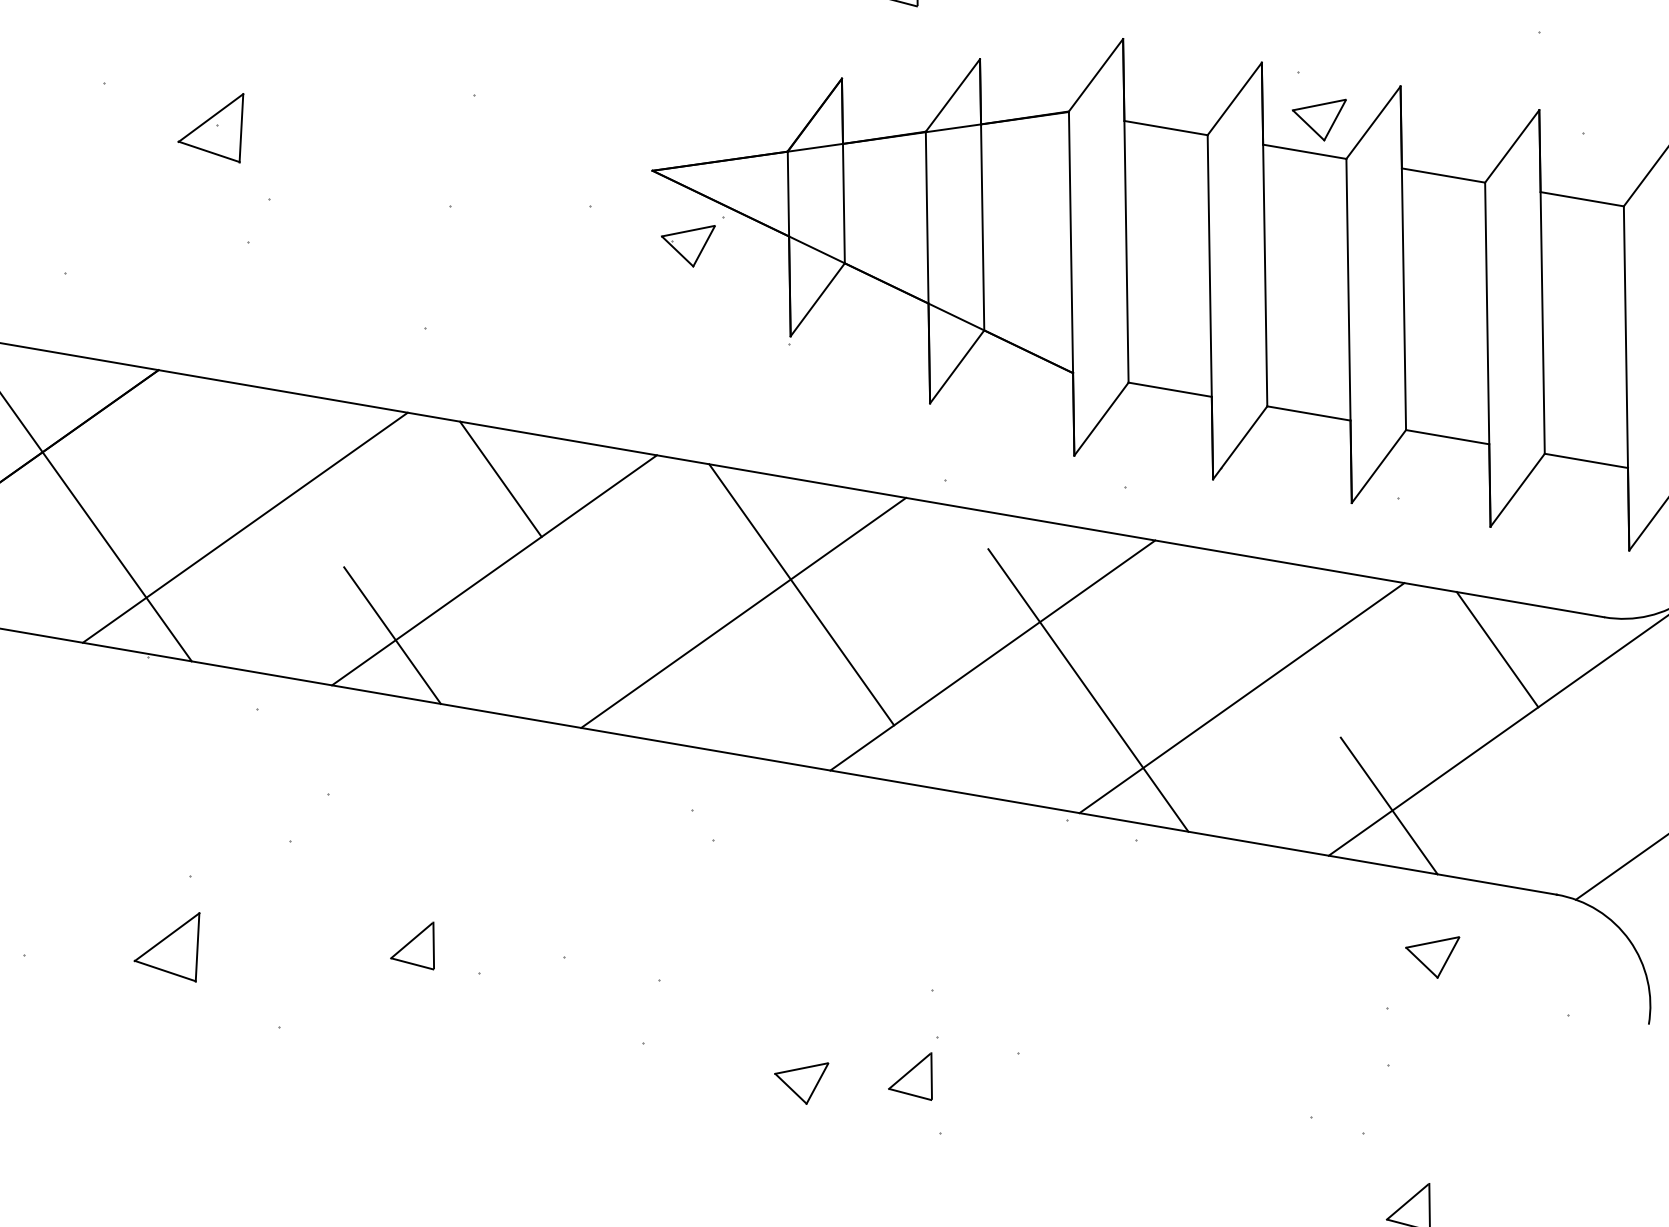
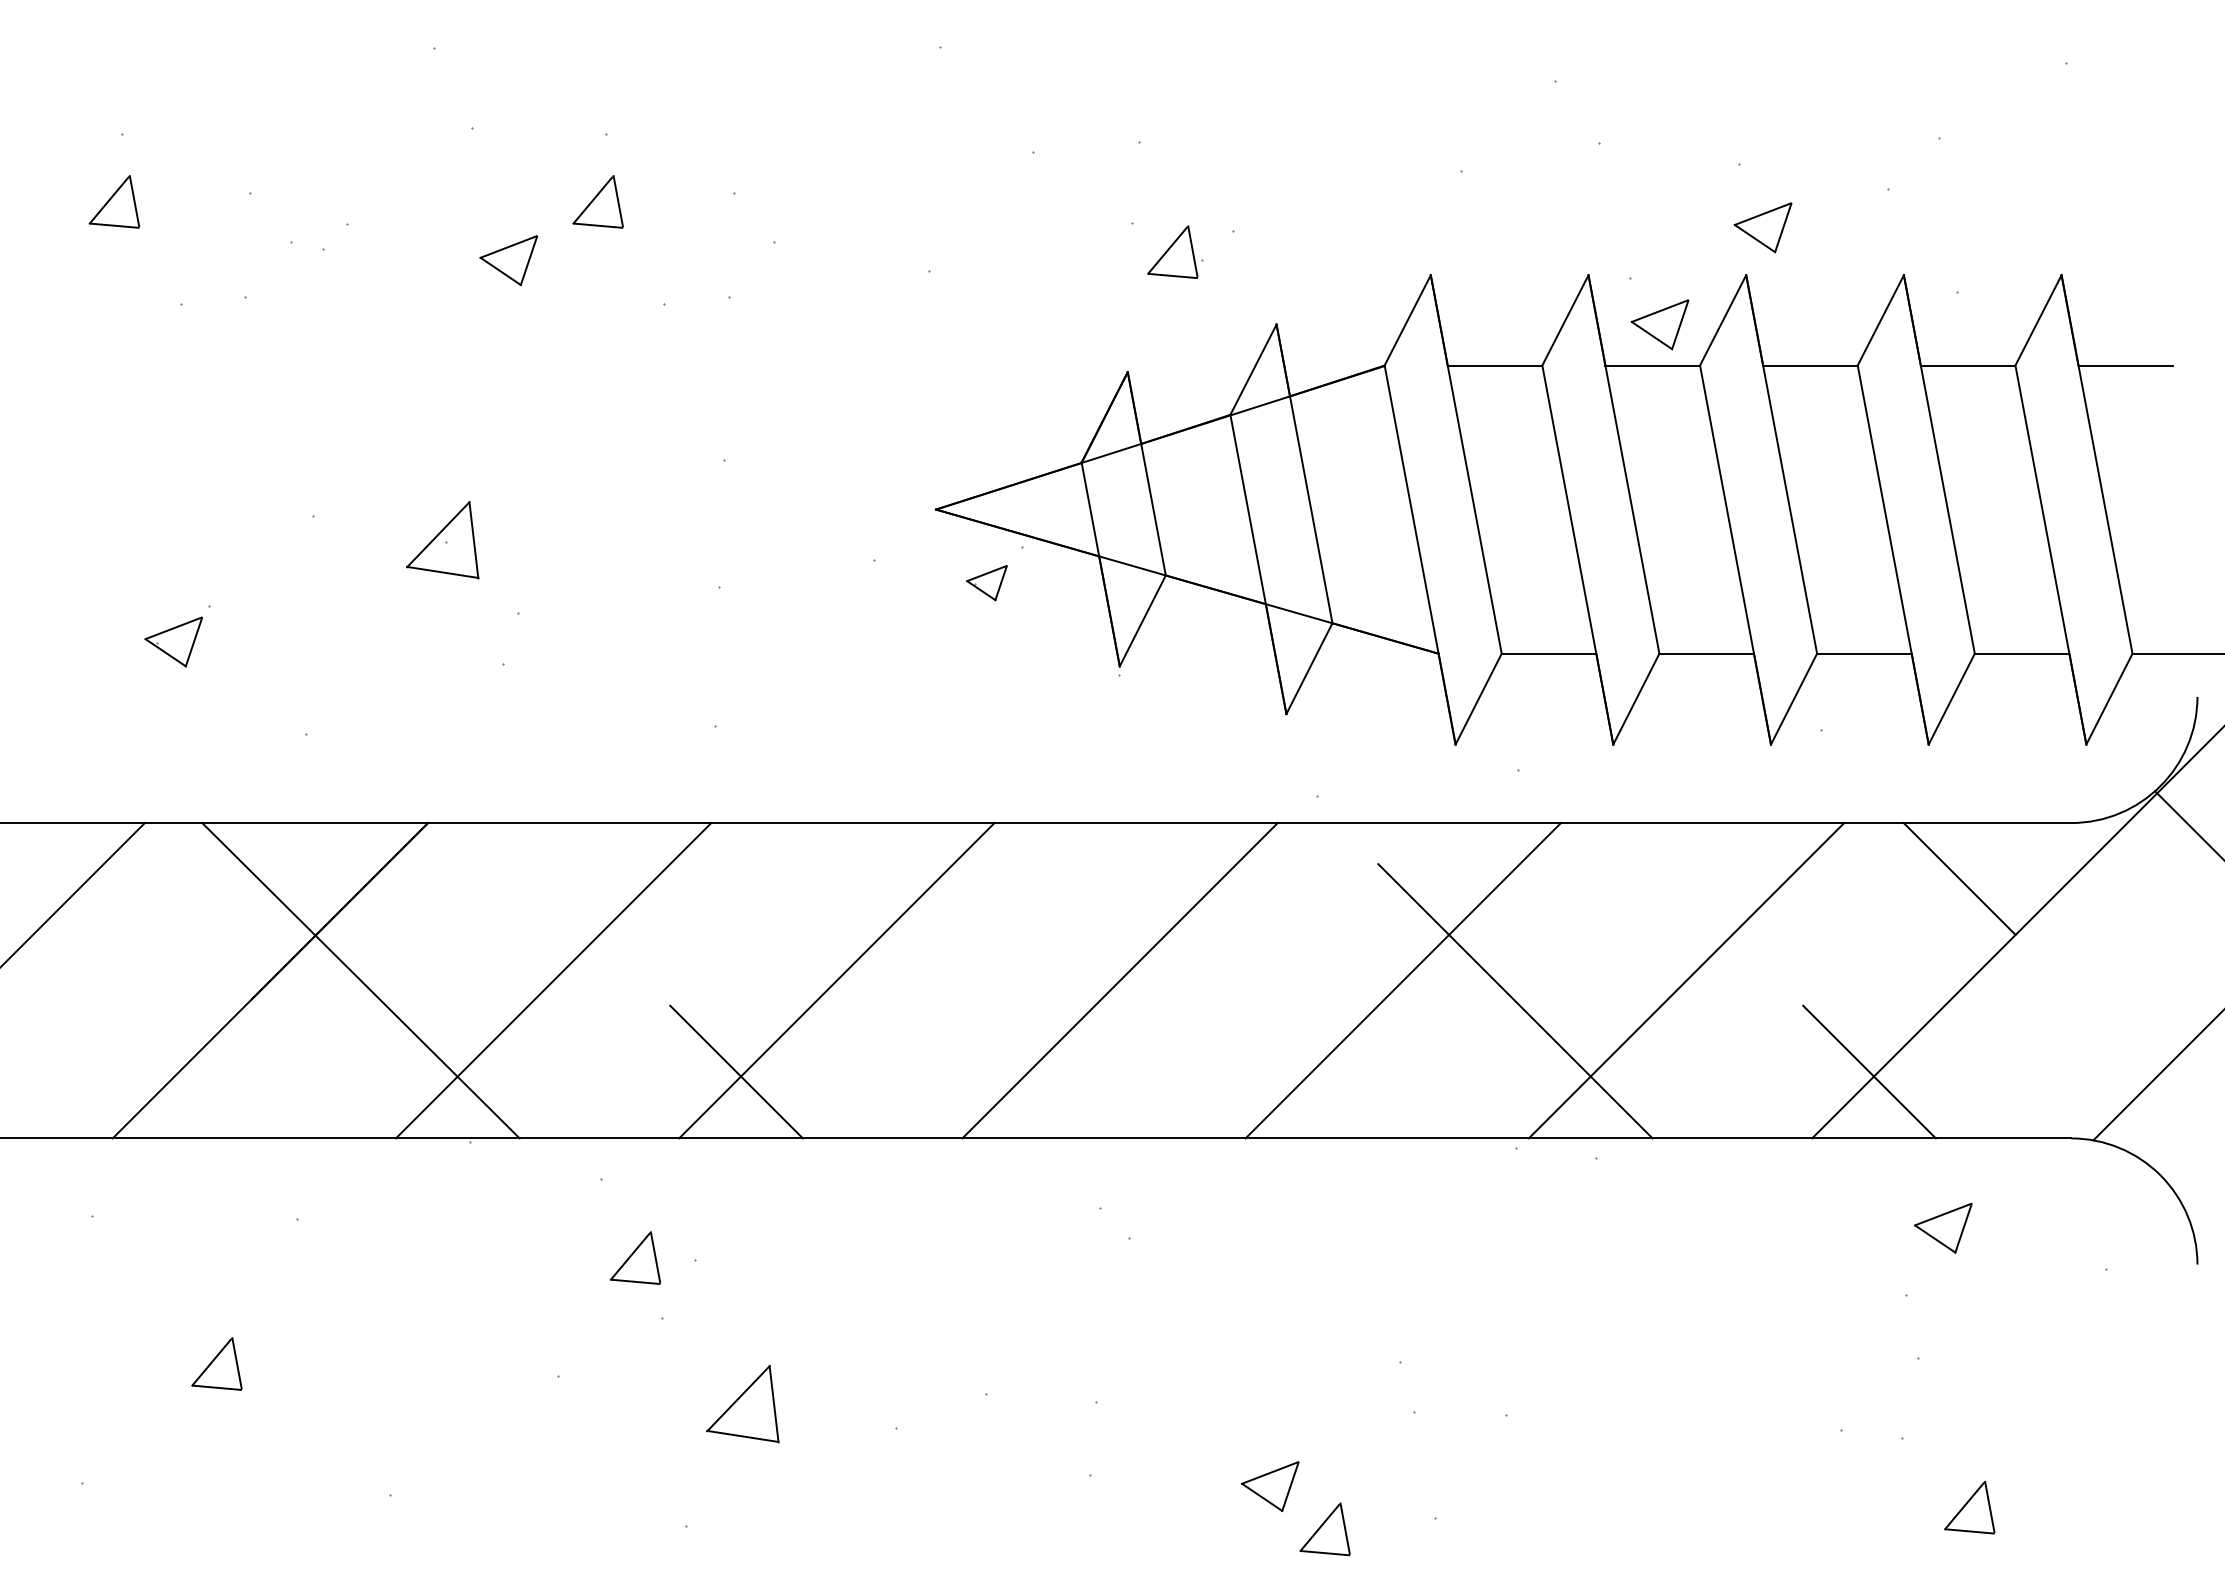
part: (1422, 46) -> (1762, 227), added
part: (686, 242) -> (986, 582), size x0.7
line: (500, 478) -> (826, 878), removed
line: (801, 594) -> (1180, 949), removed
part: (169, 942) -> (742, 1404), moved
part: (416, 942) -> (635, 1257), moved
part: (913, 1073) -> (1324, 1529), moved

